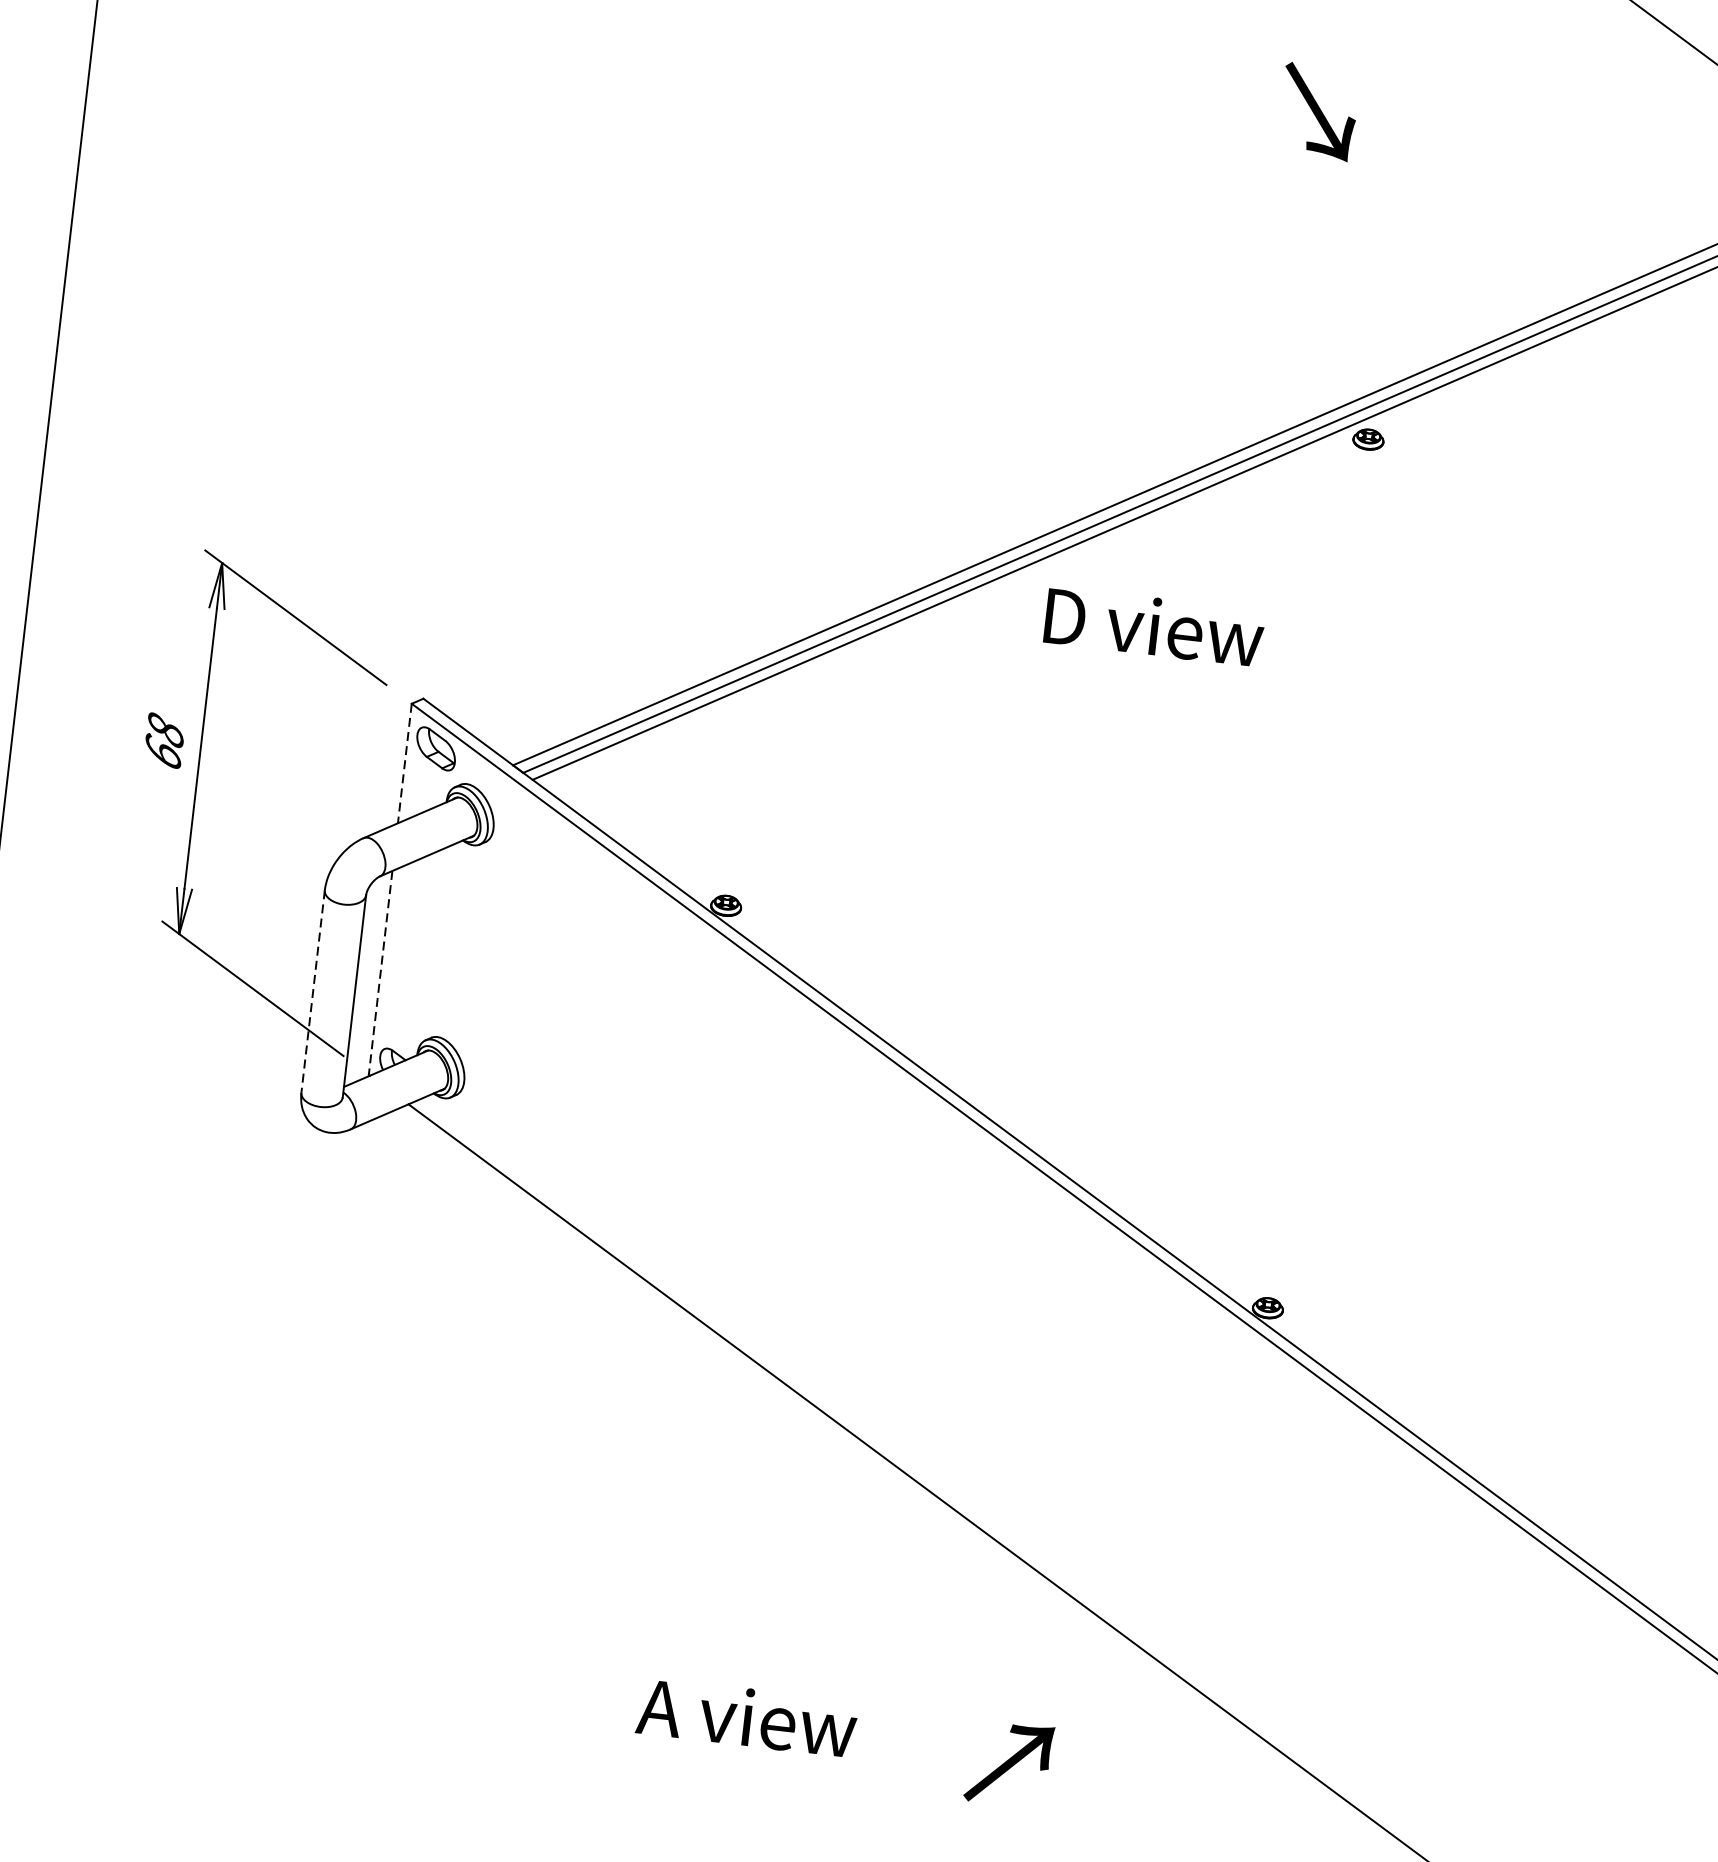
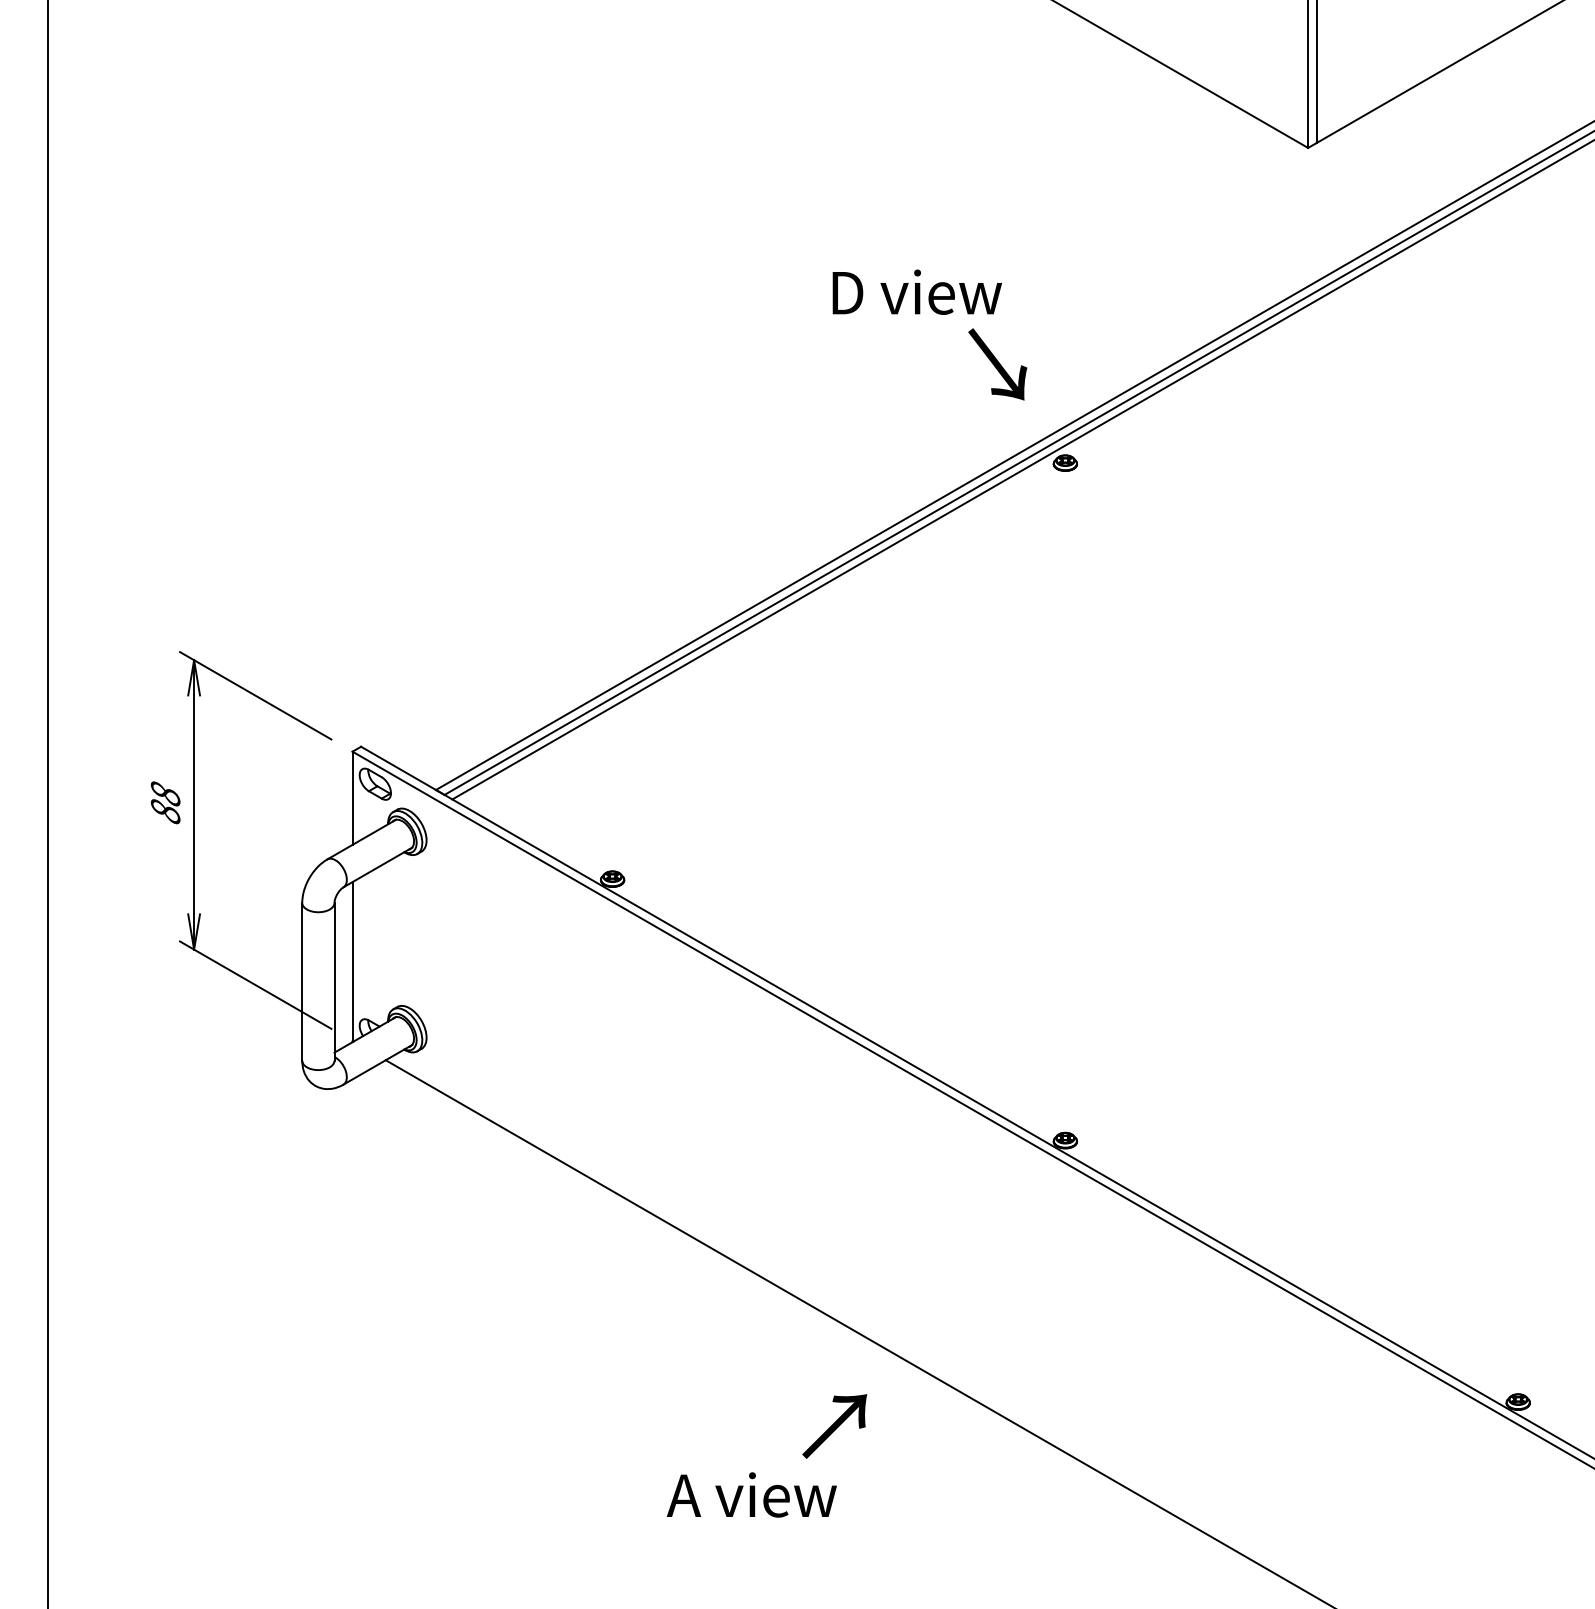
text: (1318, 112) -> (997, 364), moved
text: (1153, 625) -> (916, 291), moved
text: (163, 751) -> (165, 810), 68 -> 88
line: (404, 763) -> (352, 798), dashed -> solid
line: (380, 974) -> (352, 962), dashed -> solid
line: (313, 991) -> (302, 981), dashed -> solid
text: (746, 1716) -> (751, 1494), moved
text: (1008, 1764) -> (834, 1426), moved

